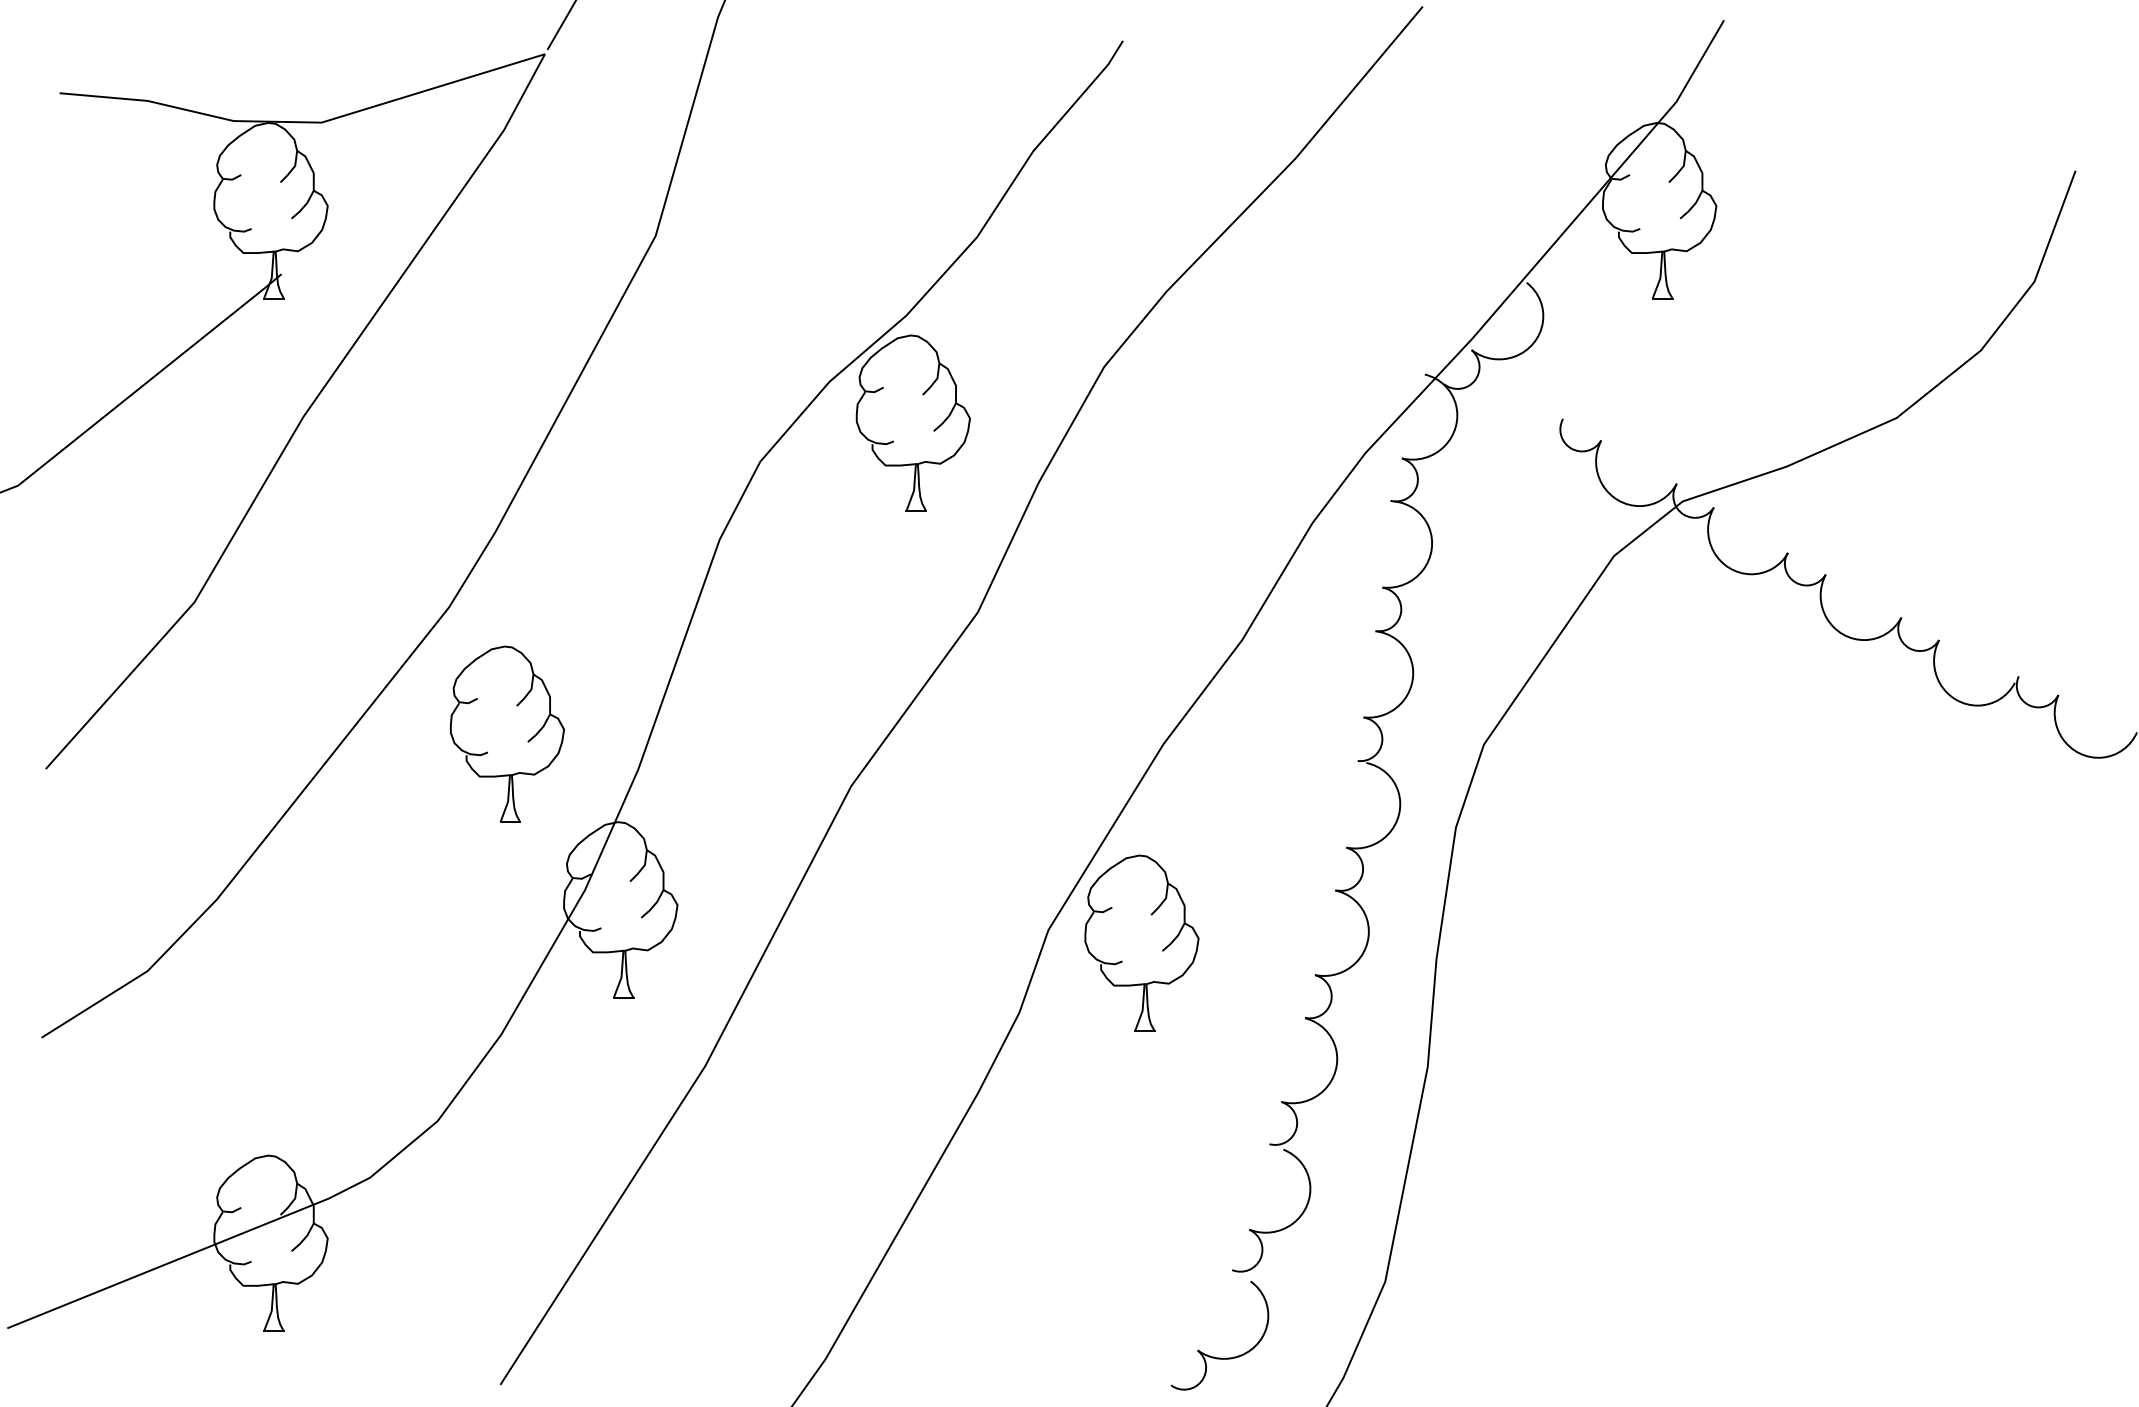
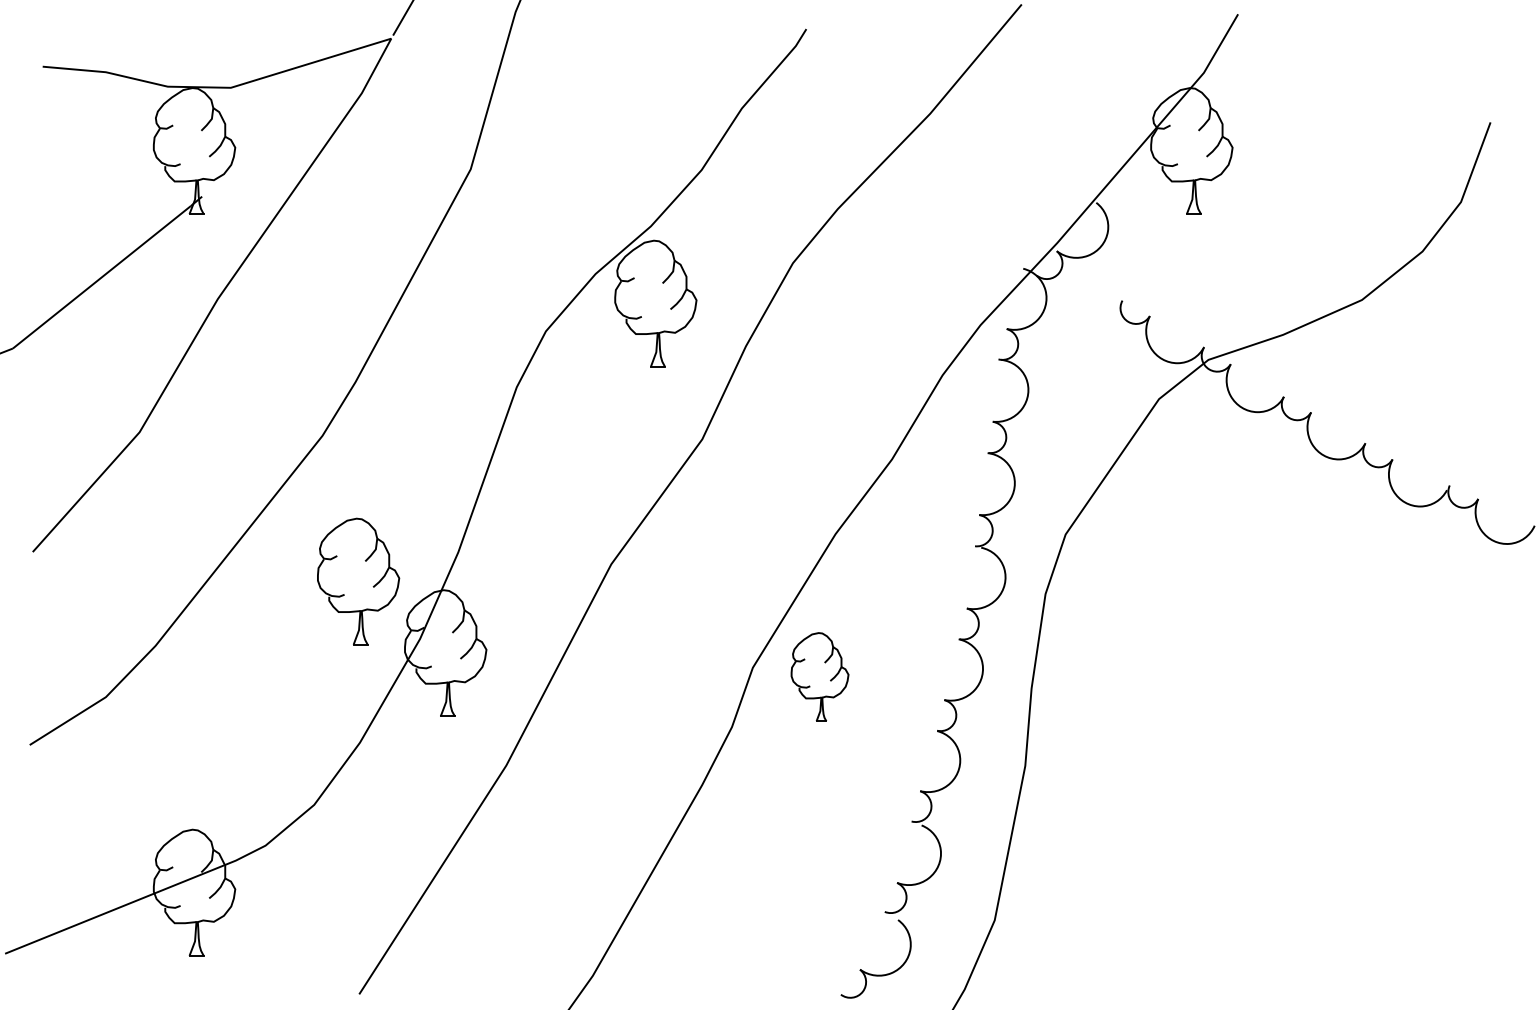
part: (507, 733) -> (358, 581), moved
part: (1141, 942) -> (819, 676), size x0.7

